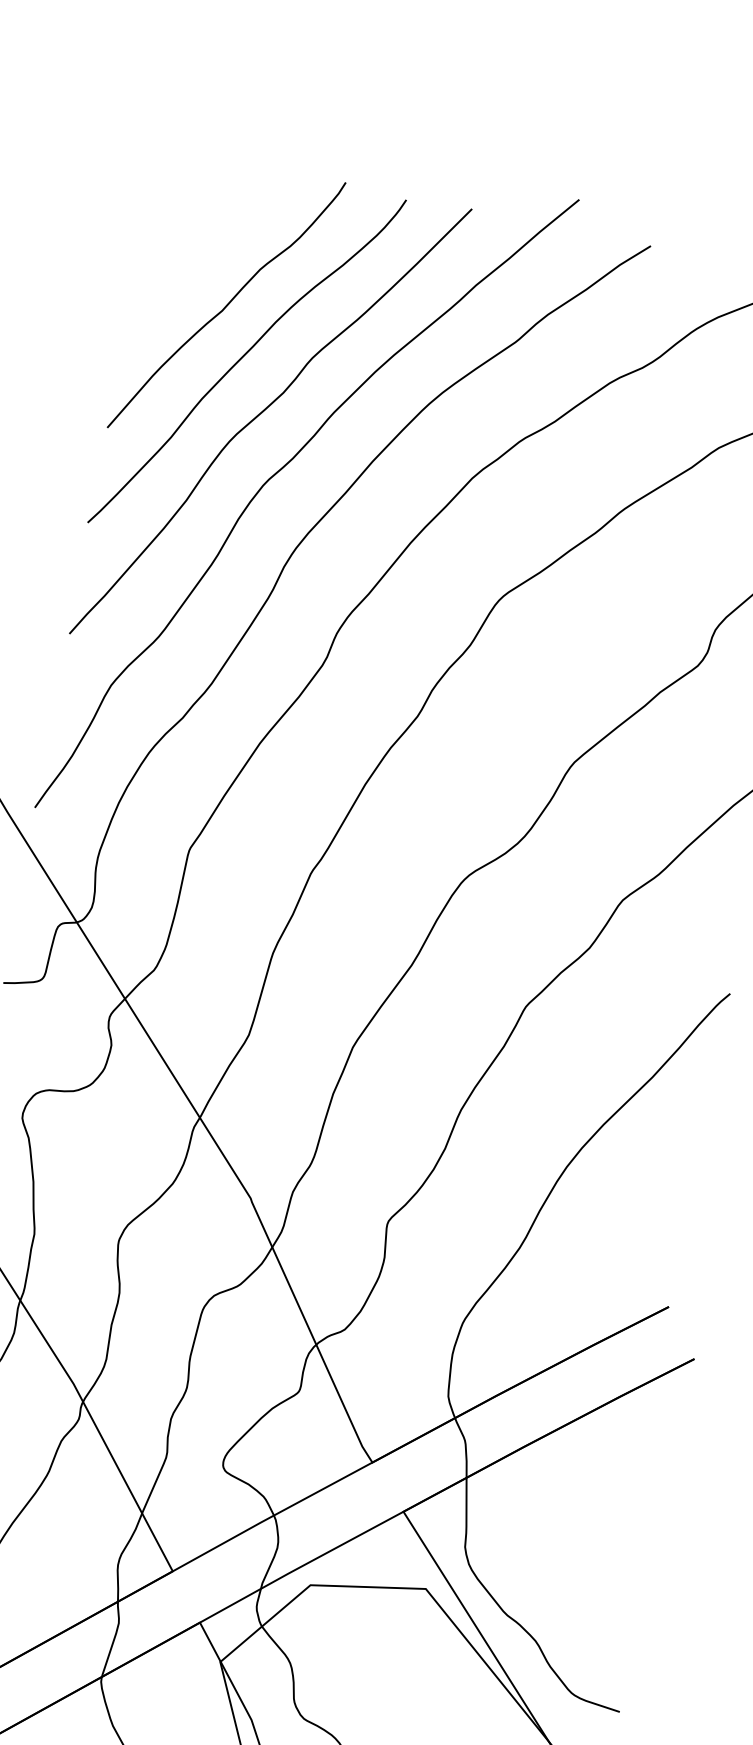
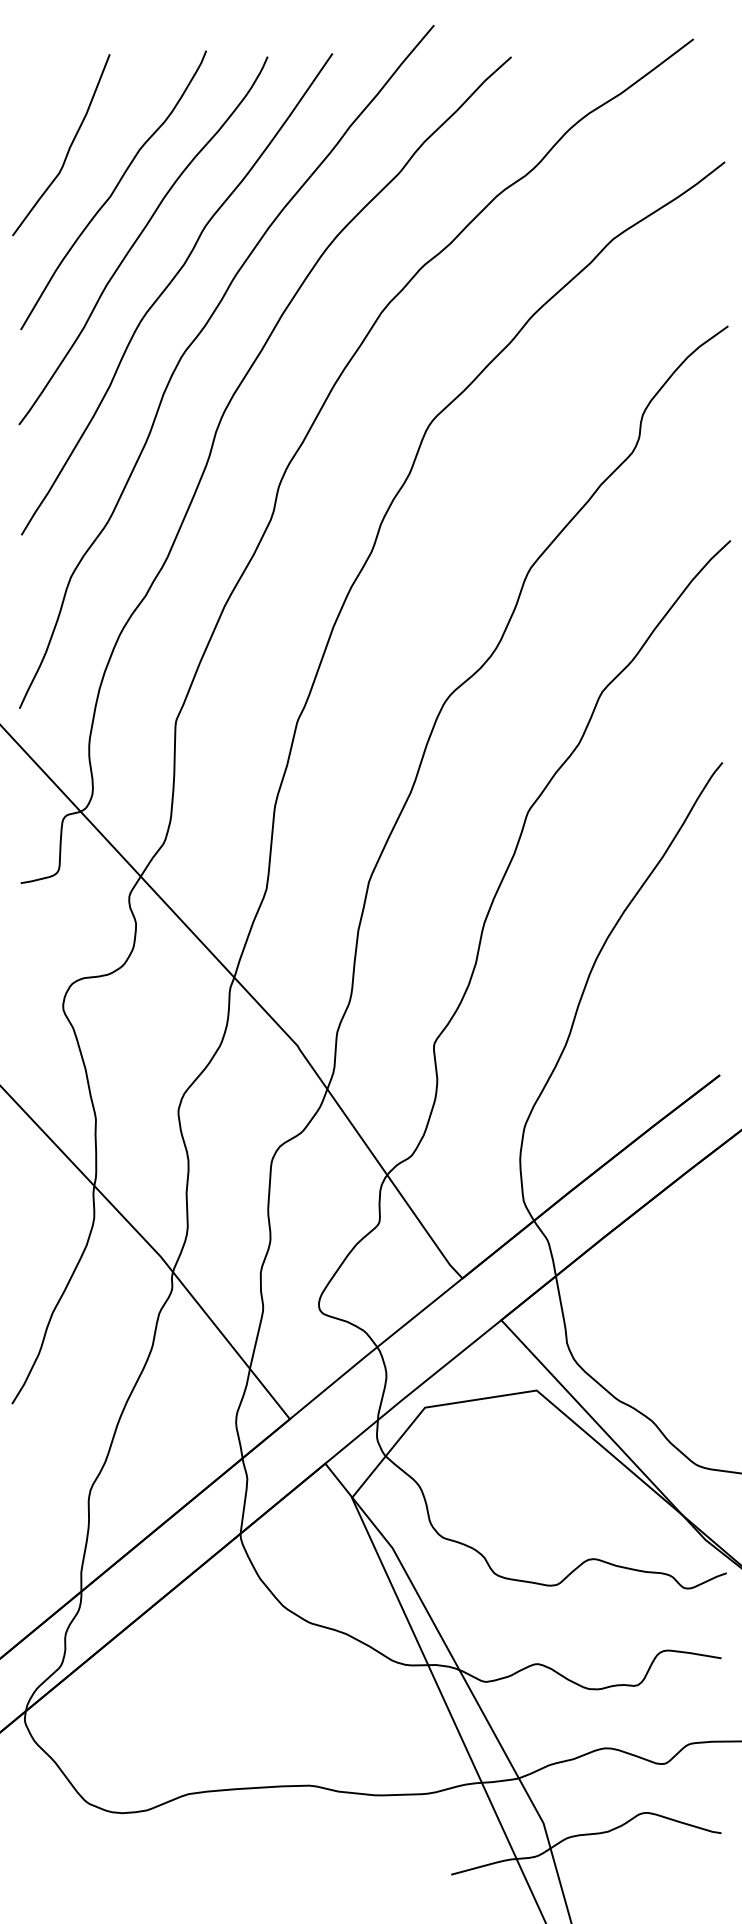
curve: (189, 254) -> (68, 148), added

